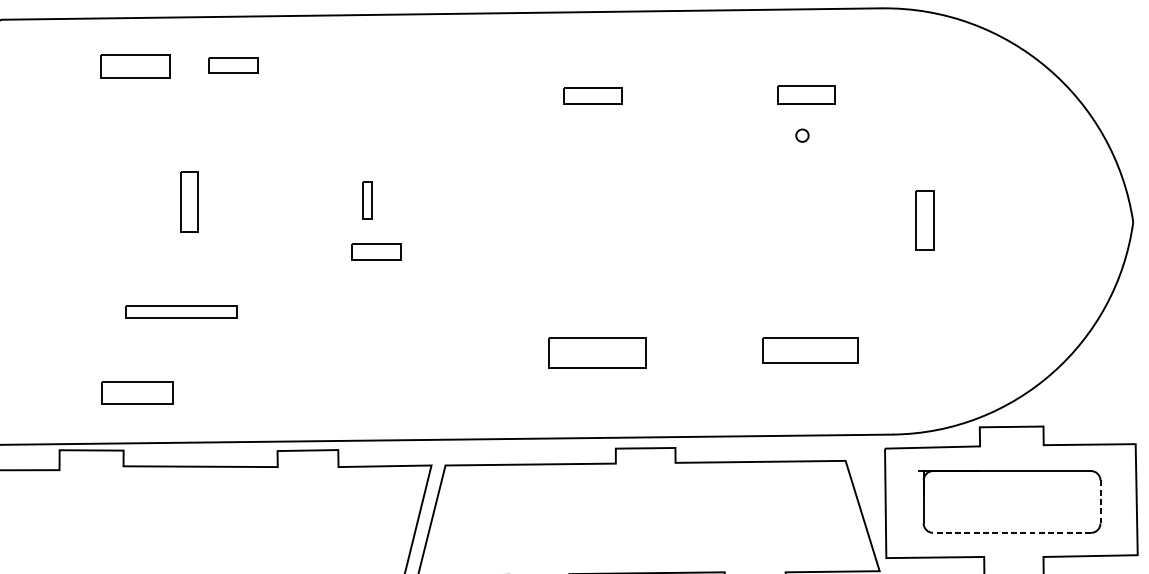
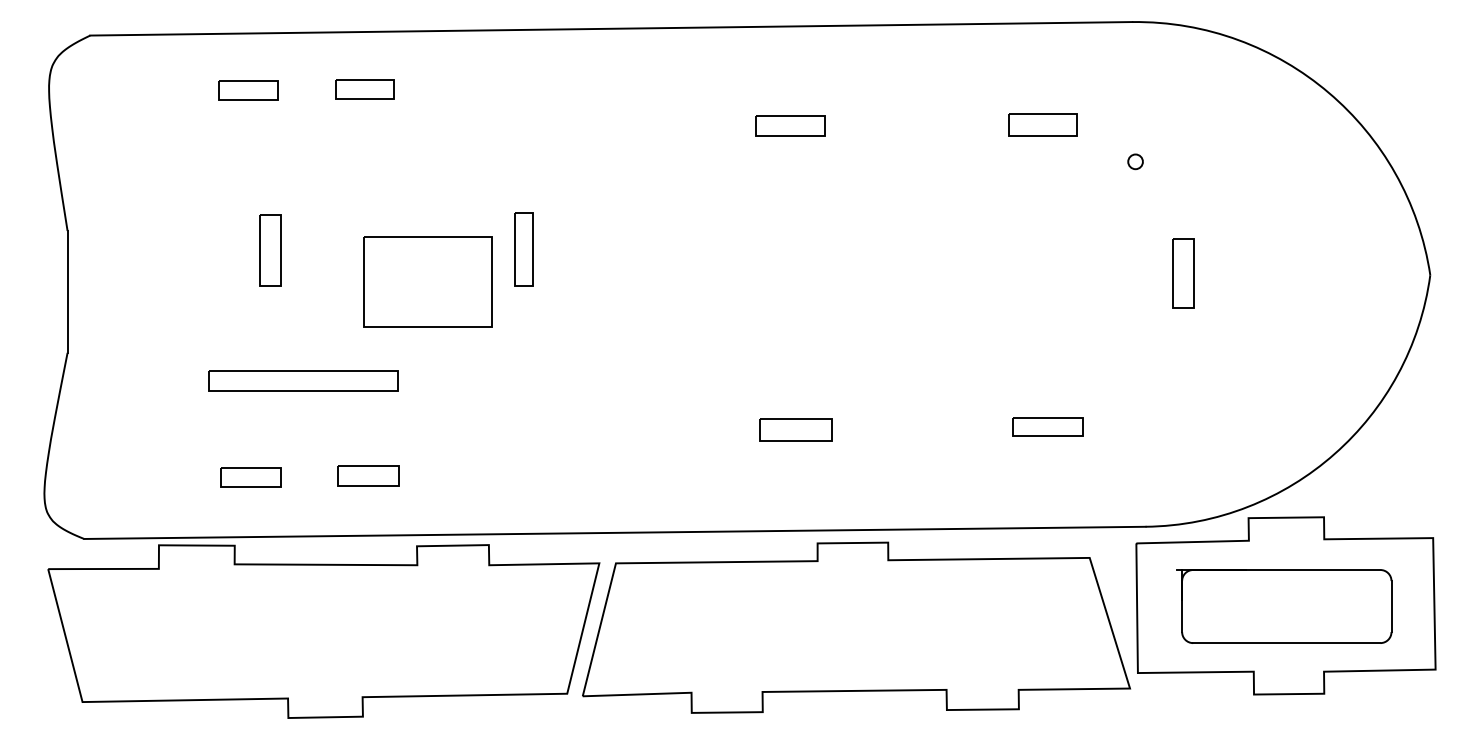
part: (135, 66) -> (248, 90), size x0.71
circle: (802, 135) -> (1135, 161), moved
part: (367, 200) -> (523, 249), size x1.67
part: (189, 201) -> (270, 250), moved
part: (286, 227) -> (427, 281), added
part: (375, 251) -> (533, 310), removed
part: (181, 311) -> (303, 380), size x1.43
part: (809, 349) -> (1047, 426), size x0.62
part: (597, 352) -> (795, 429), size x0.62
part: (236, 391) -> (368, 475), added
part: (136, 392) -> (250, 477), size x0.71
line: (1100, 502) -> (1391, 607), dashed -> solid
line: (1011, 533) -> (1286, 643), dashed -> solid

